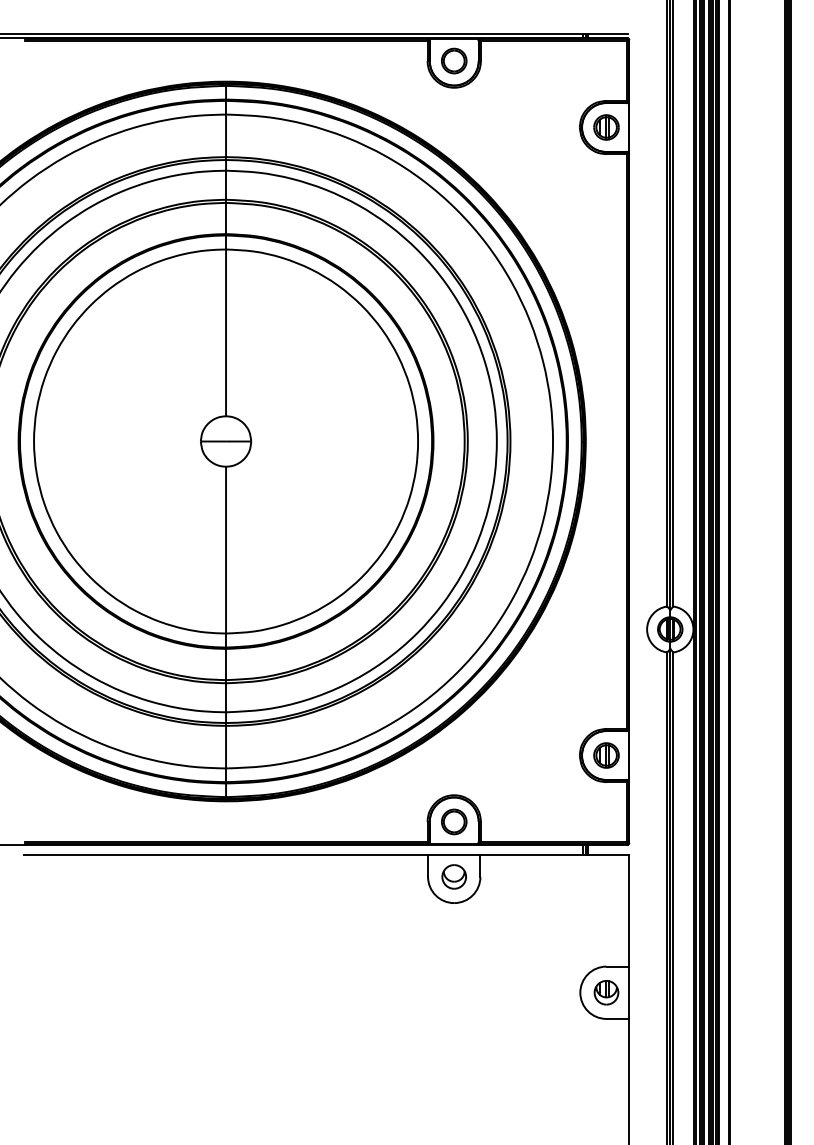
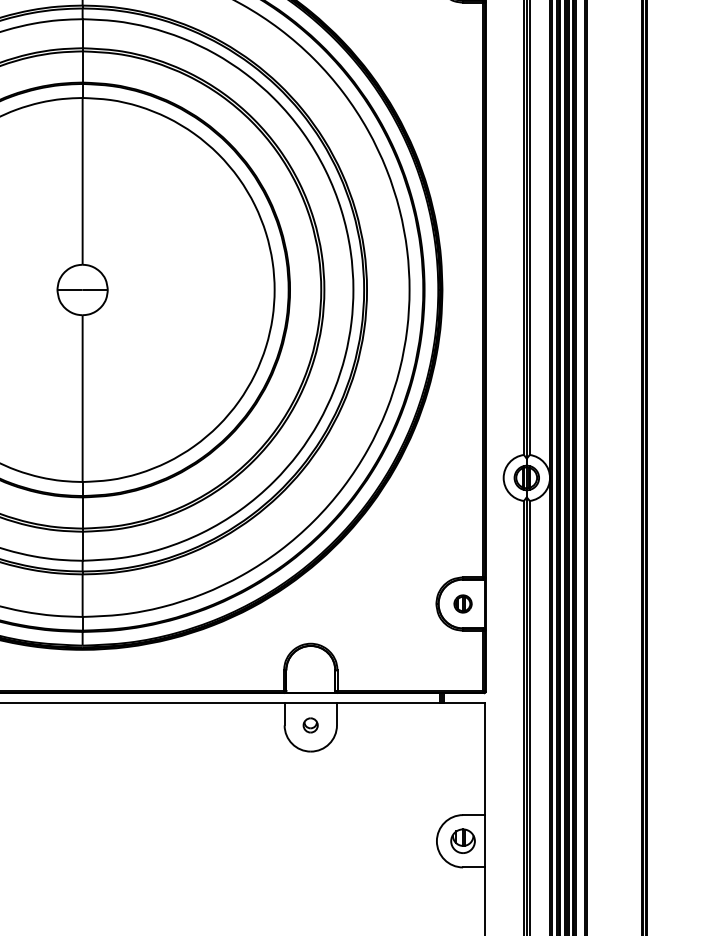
part: (606, 755) -> (463, 603), size x0.7
part: (454, 821) -> (311, 669), removed
part: (453, 876) -> (310, 724), size x0.6

